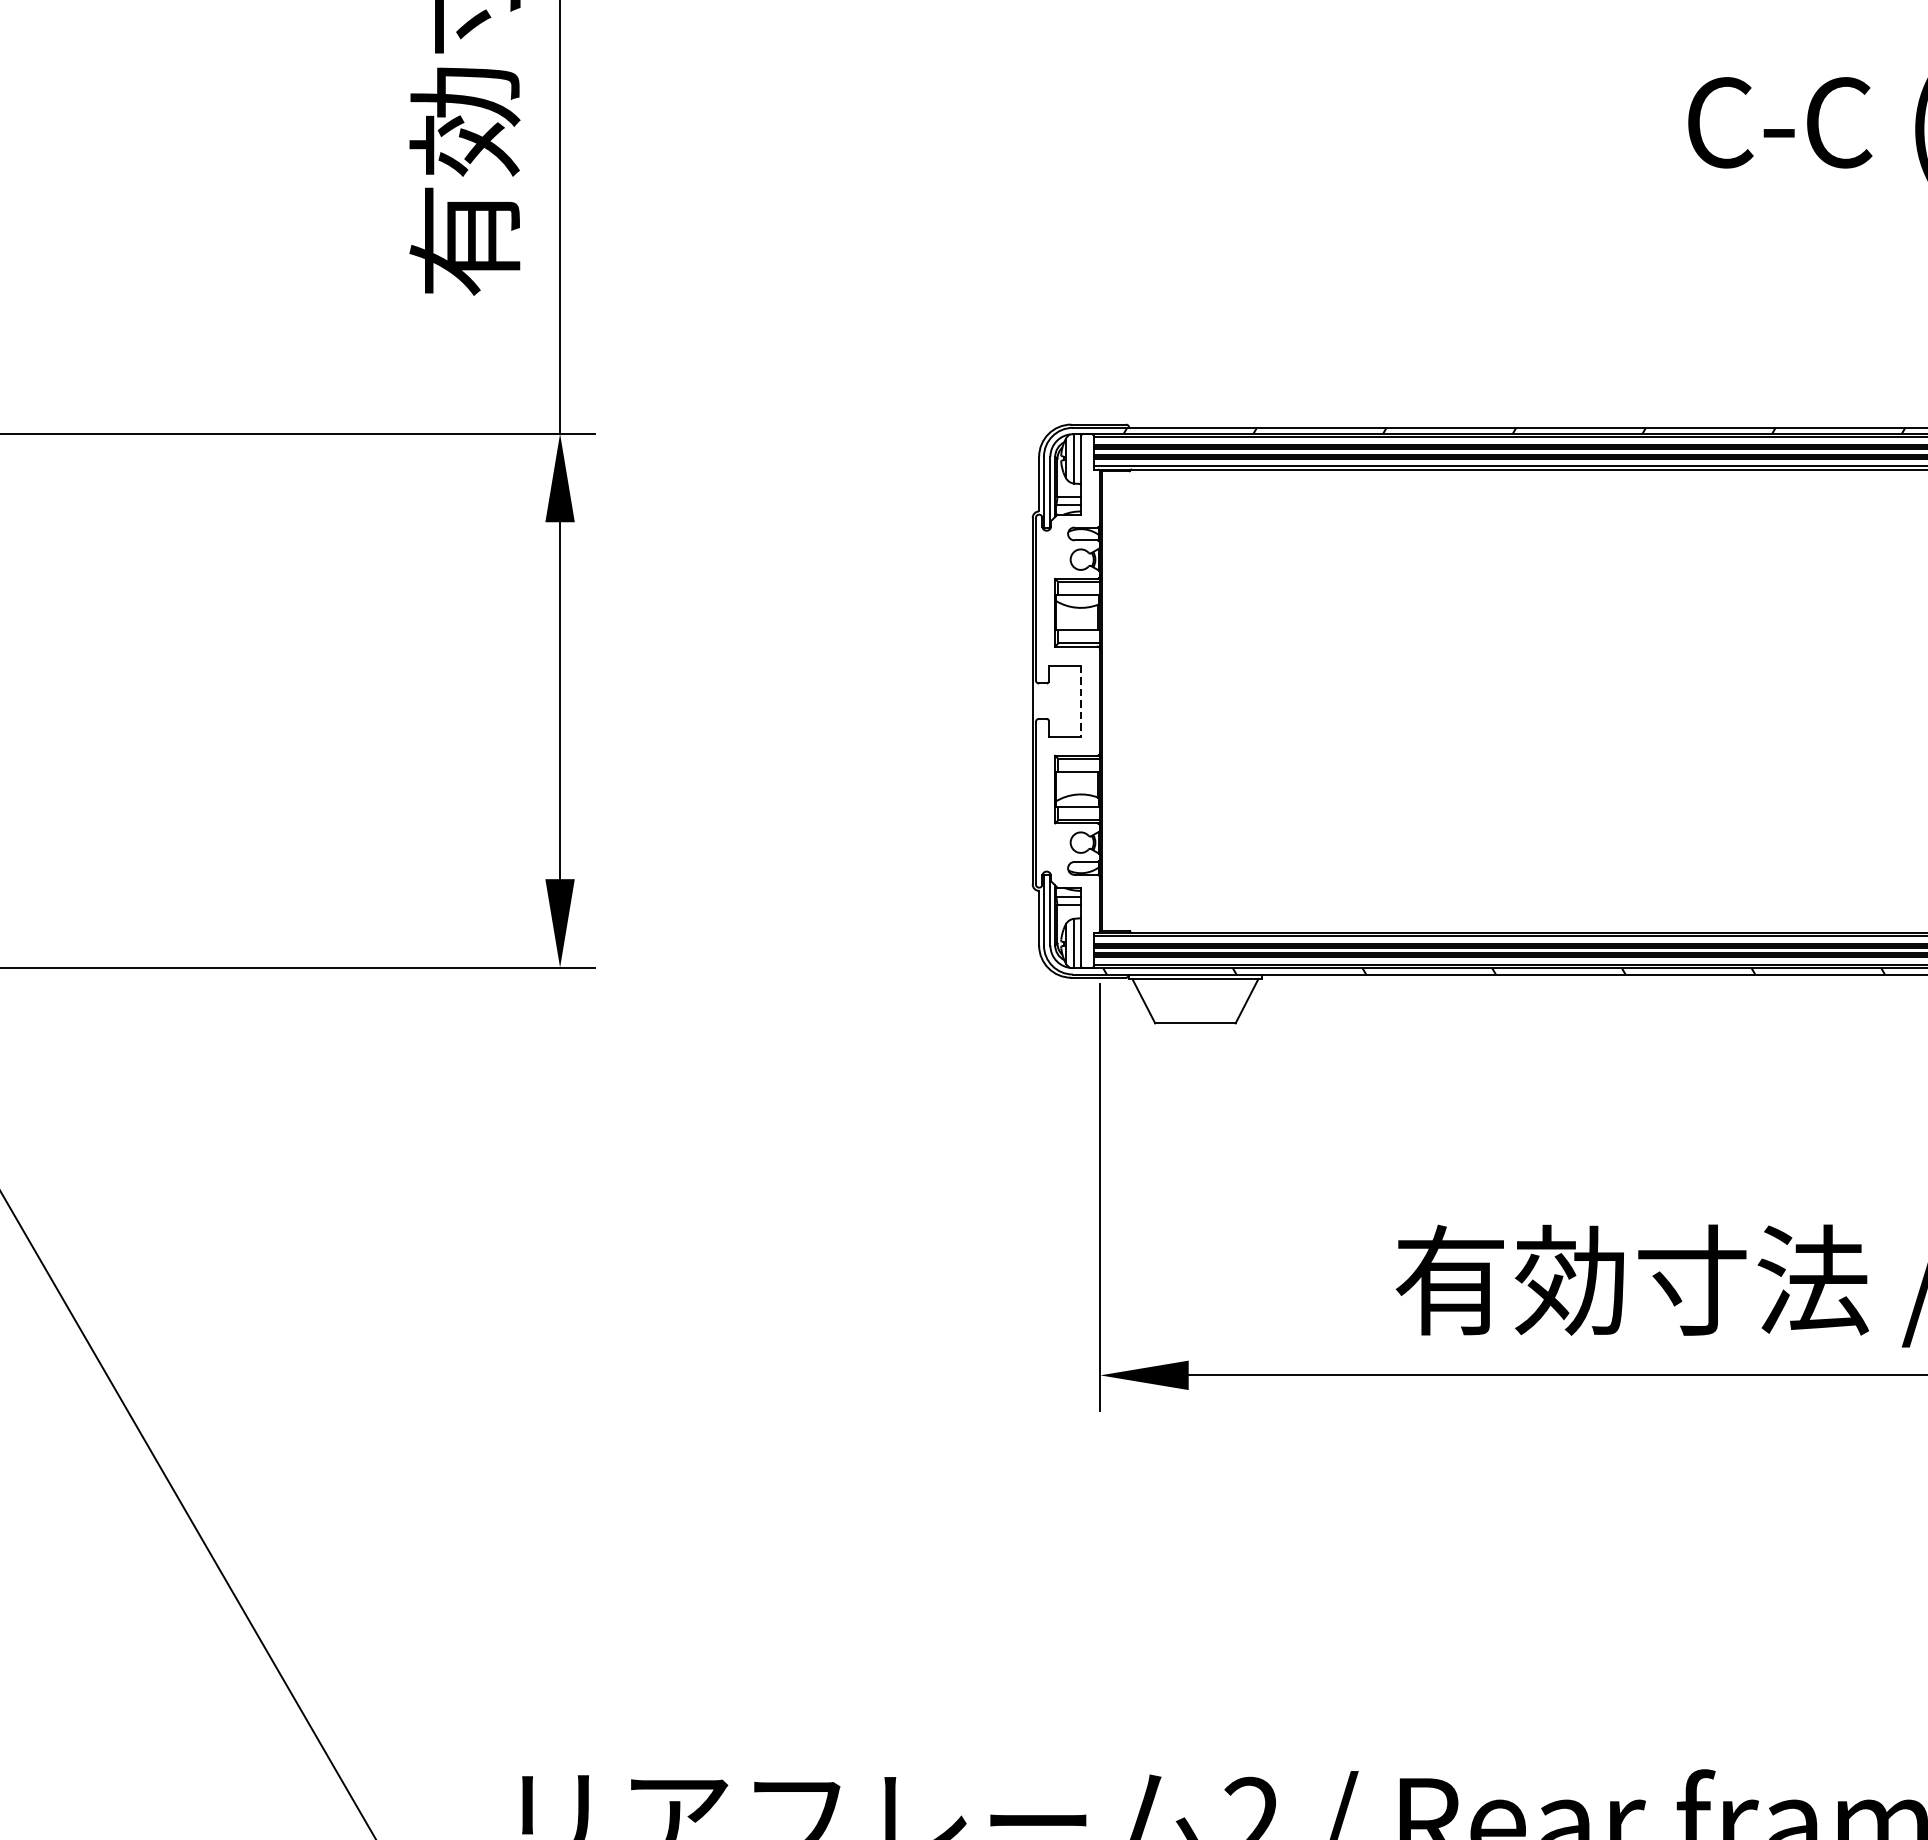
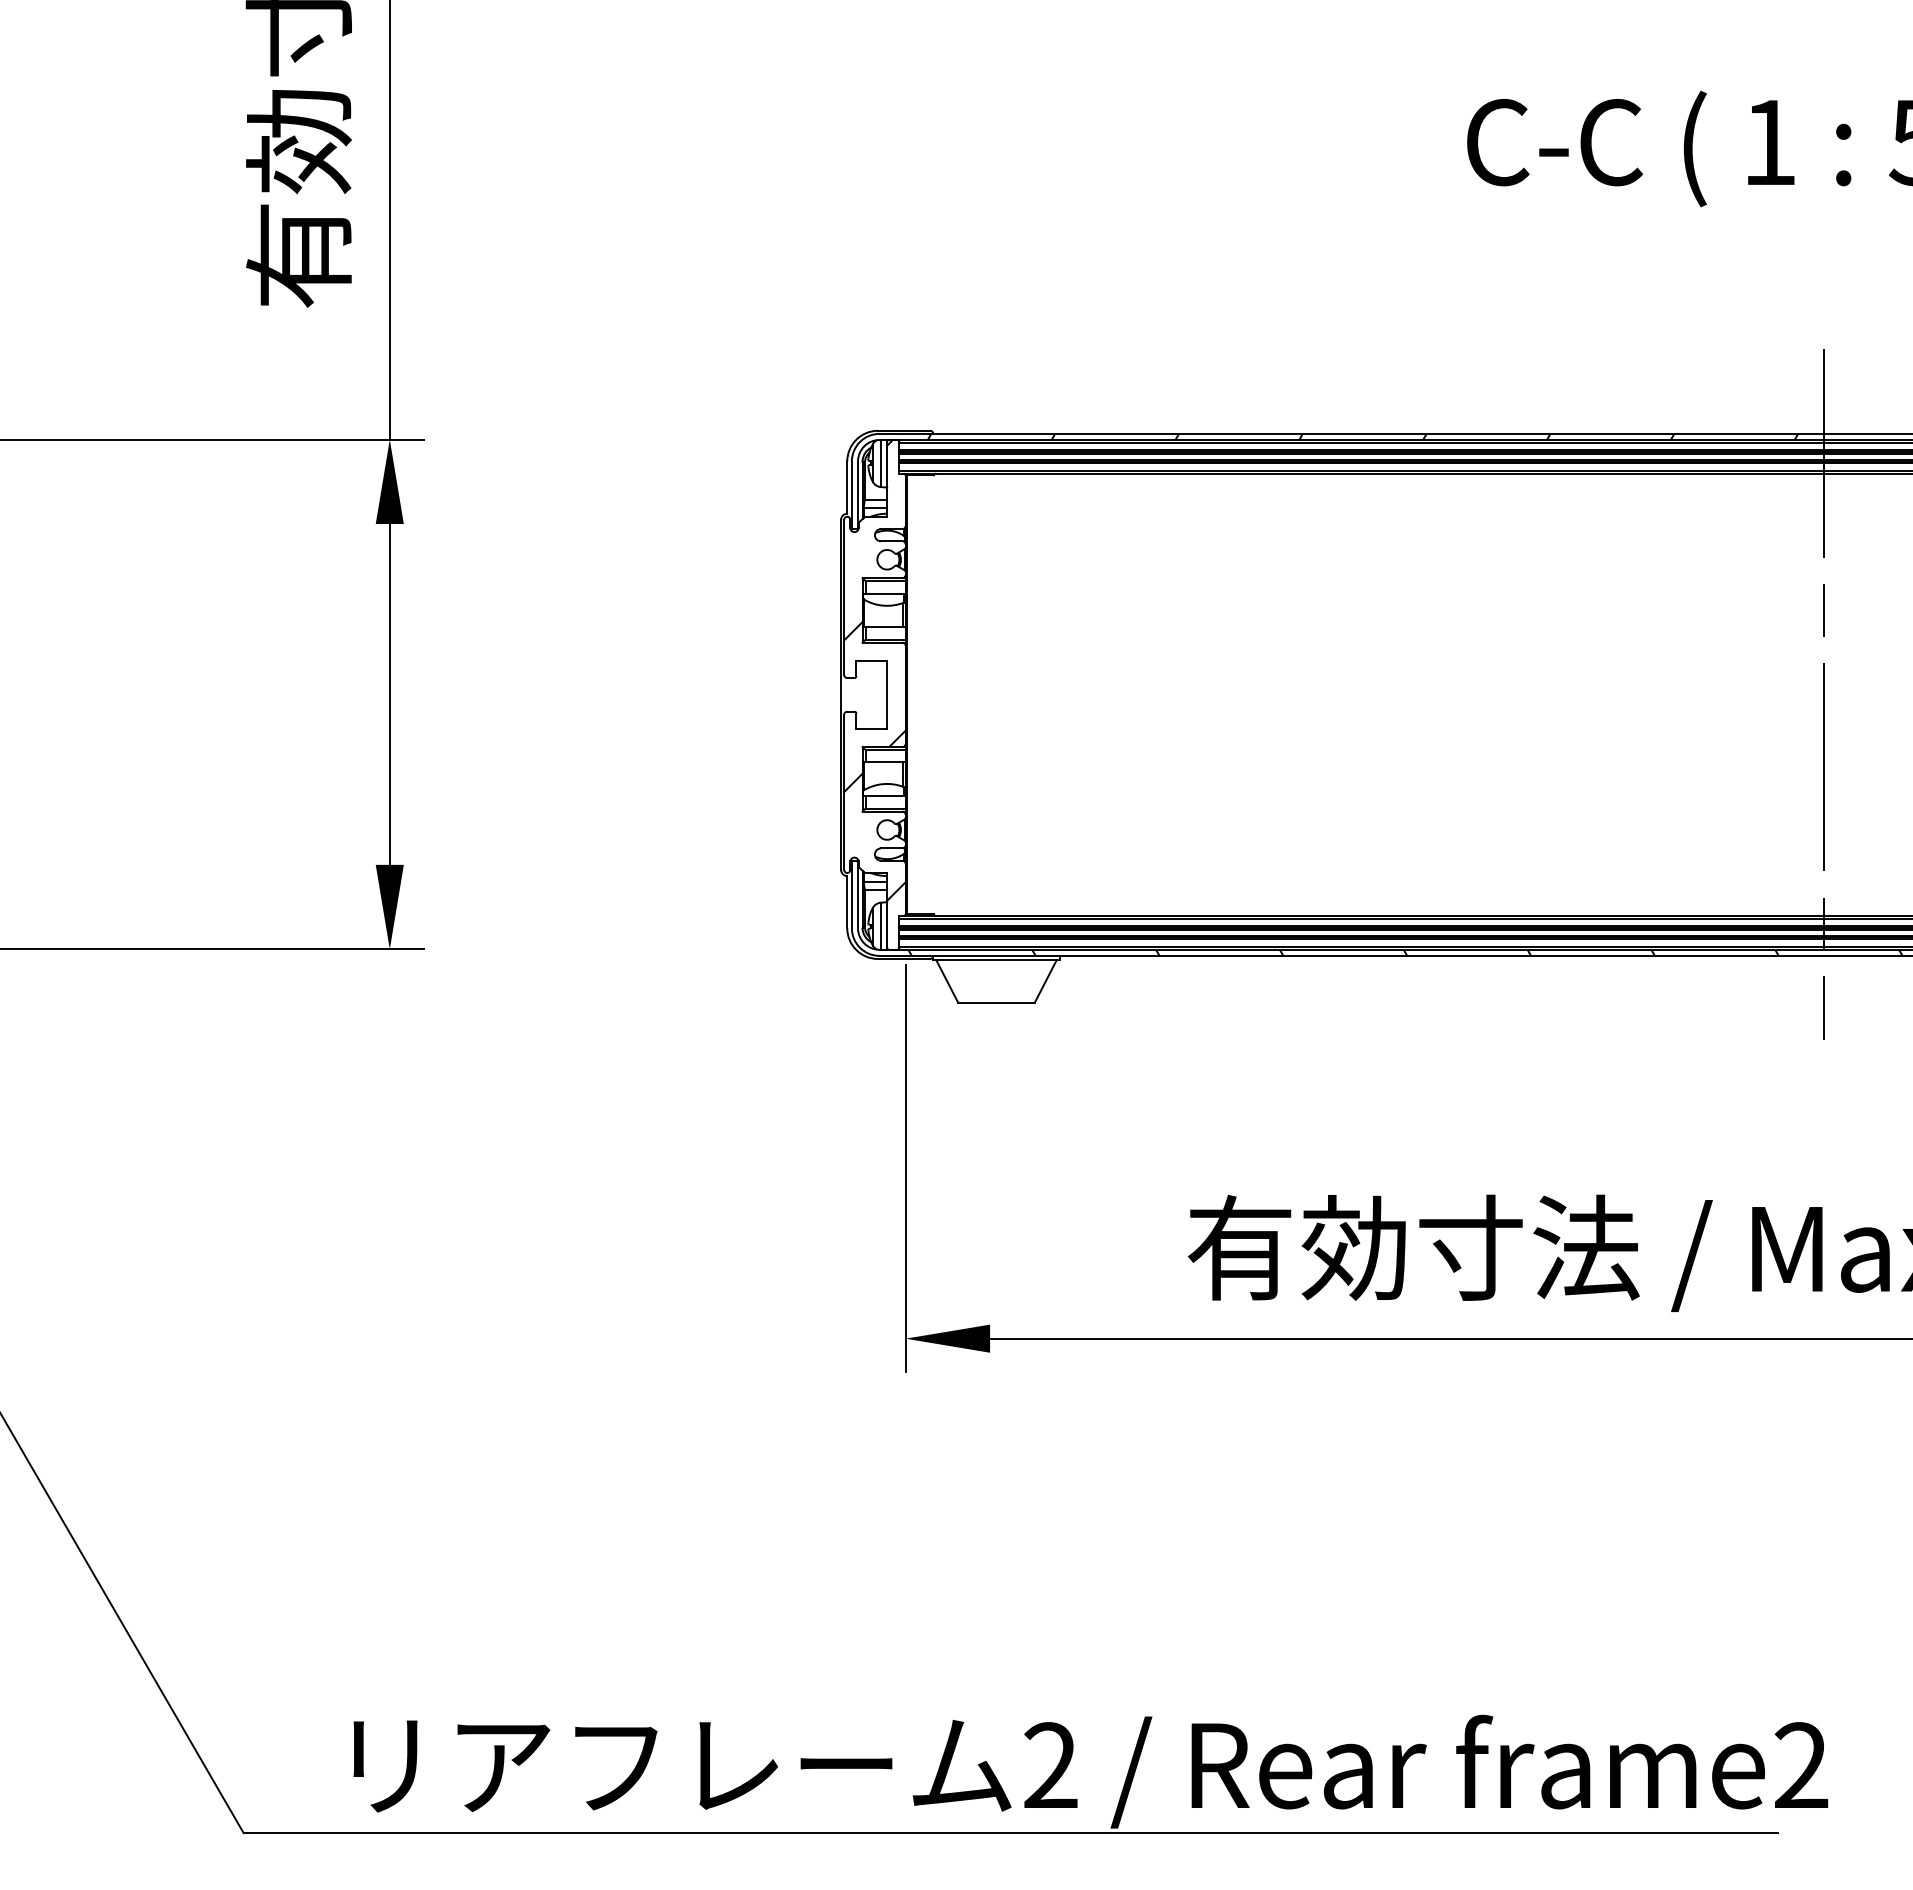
hatch: (1067, 675) -> (874, 670), added
line: (1081, 700) -> (887, 694), dashed -> solid

